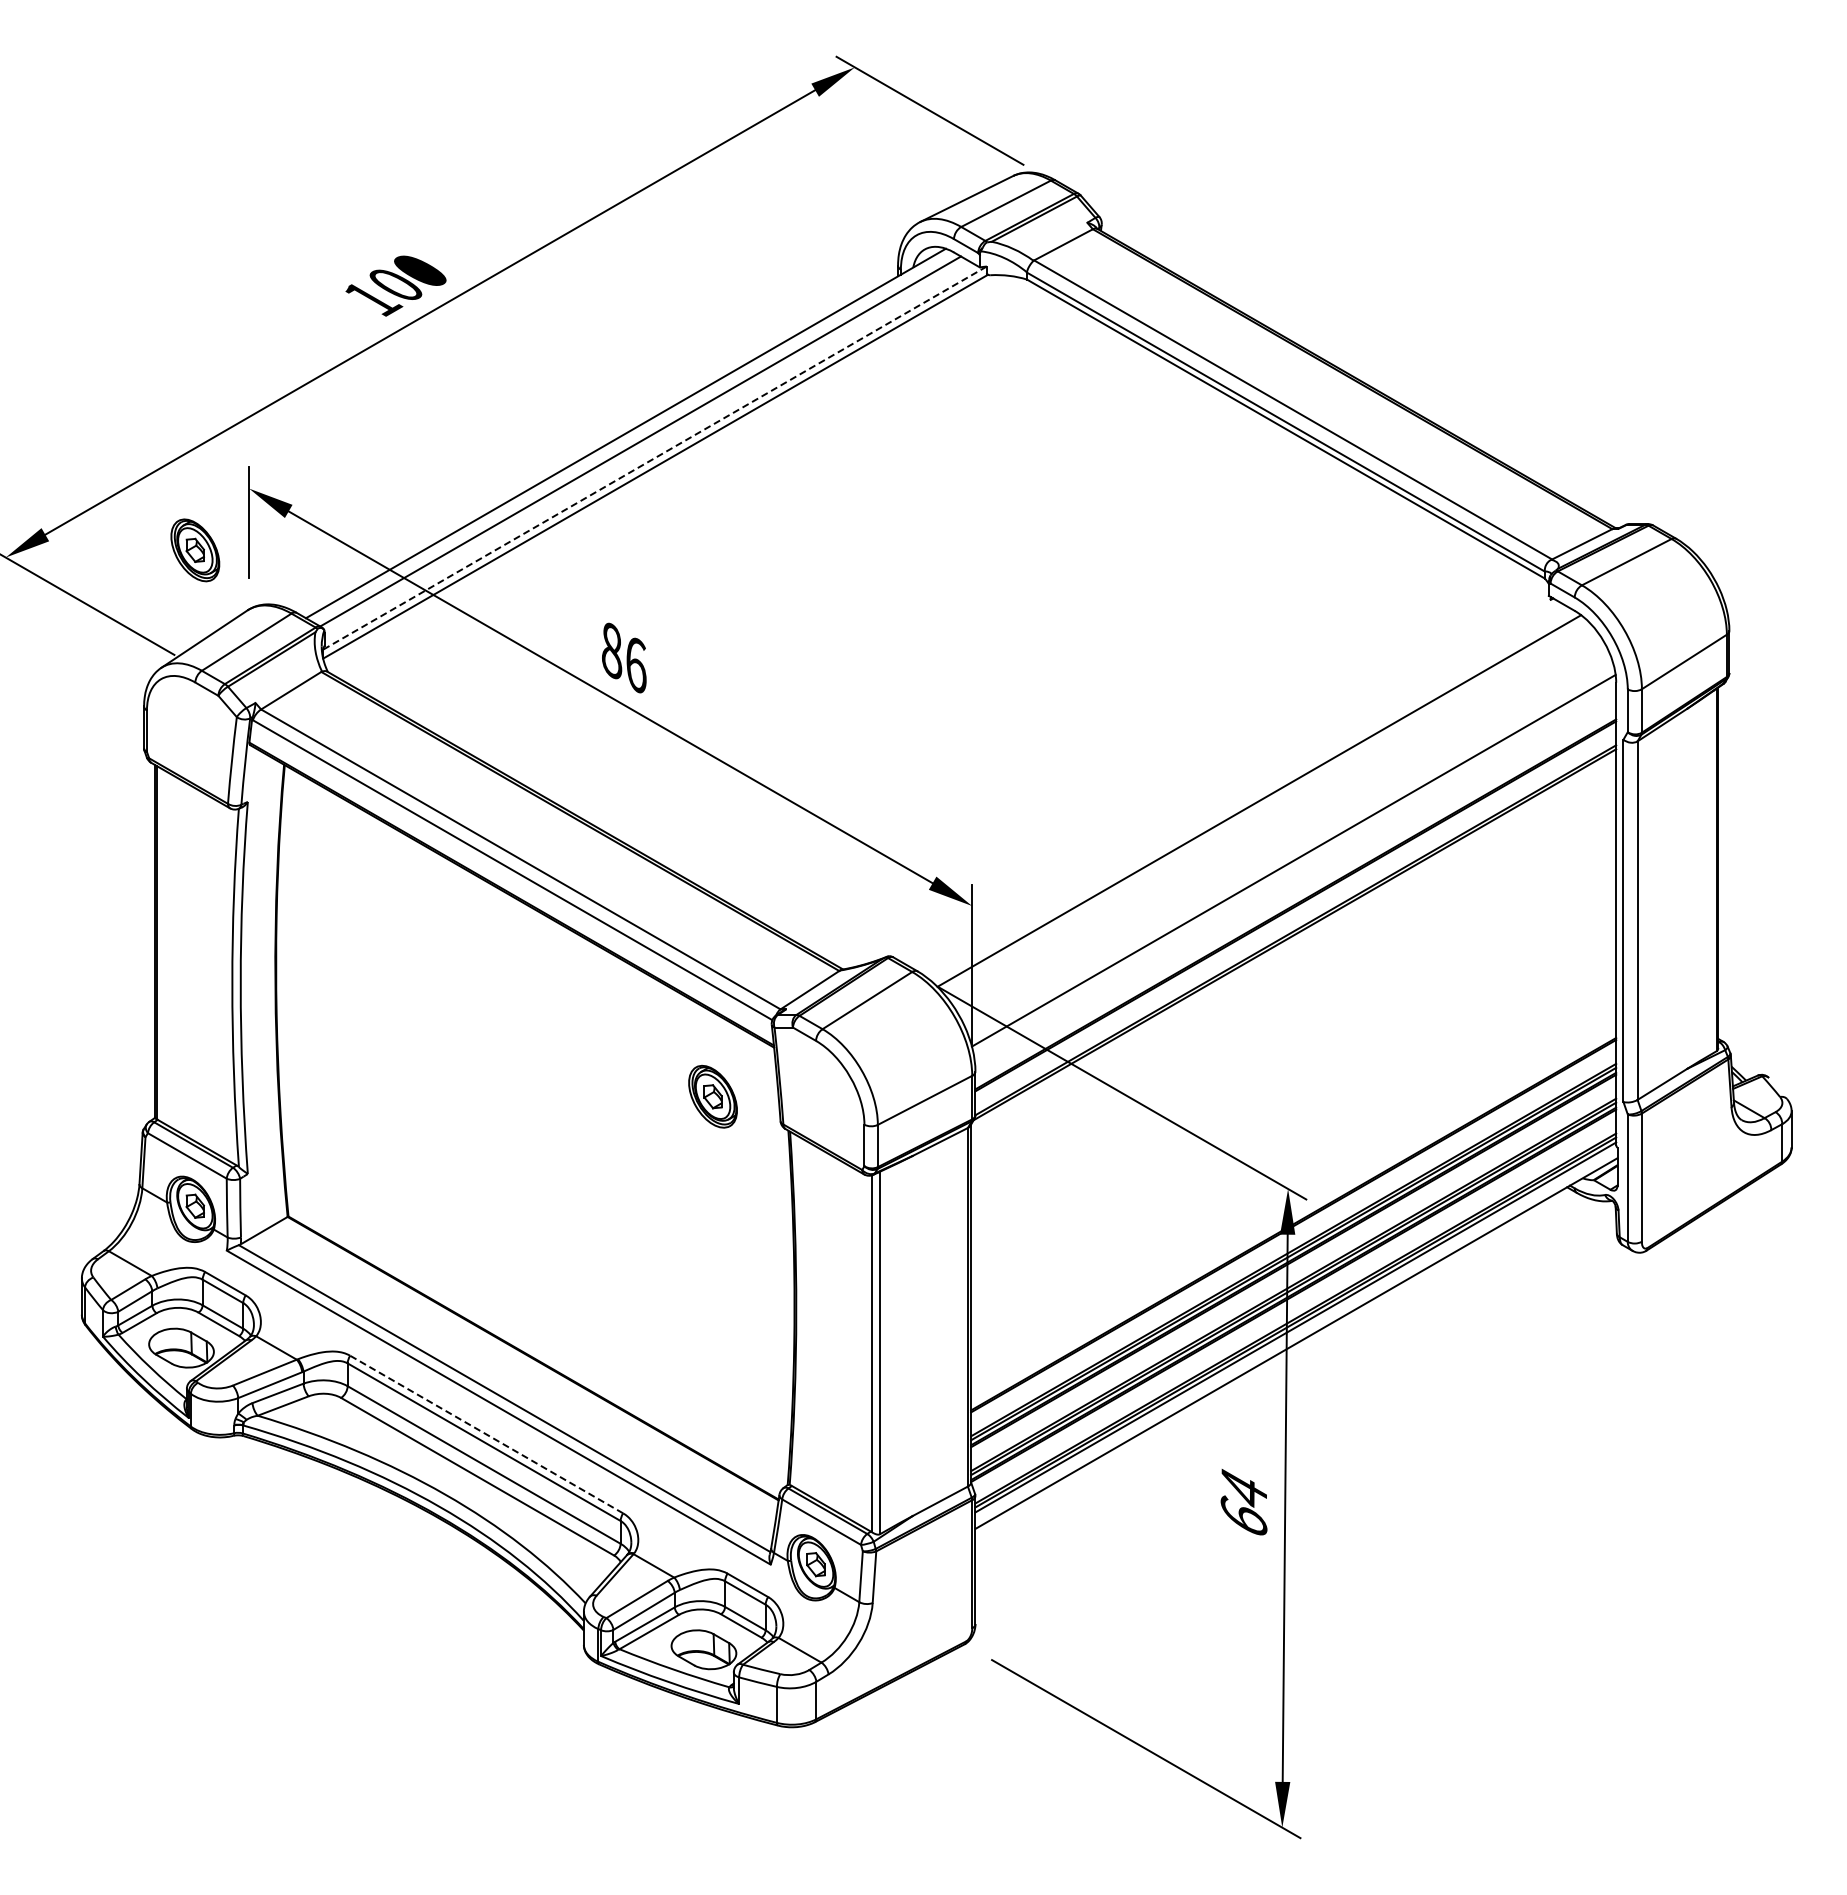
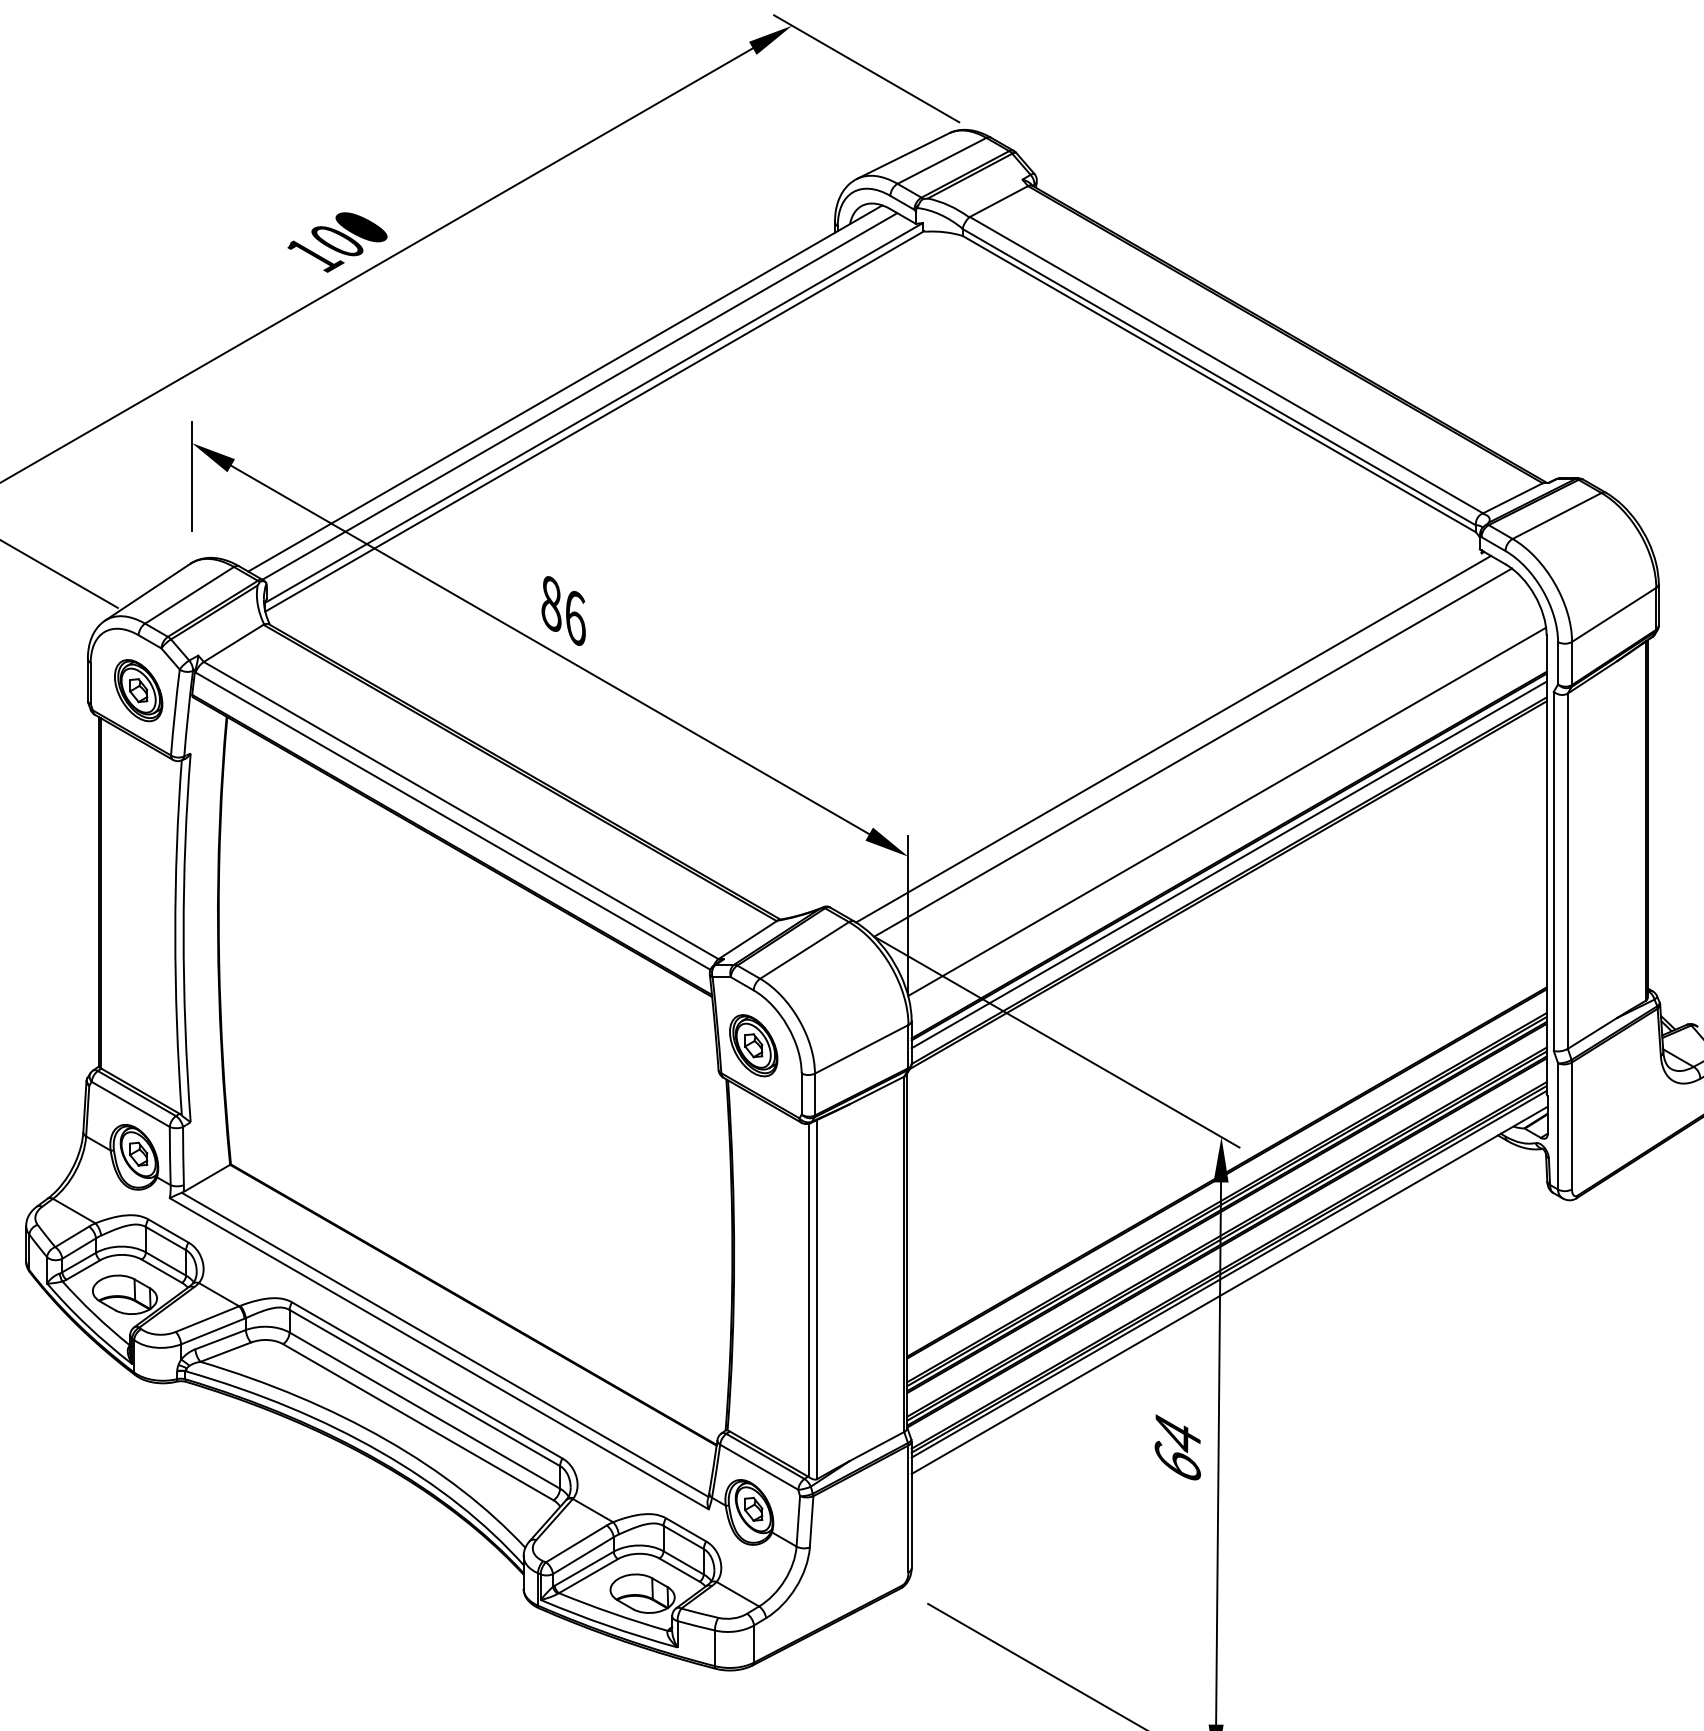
line: (654, 458) -> (593, 413), dashed -> solid
part: (195, 550) -> (138, 690), moved
line: (1239, 787) -> (1173, 739), added
line: (1295, 914) -> (1228, 865), added
part: (712, 1096) -> (753, 1045), moved
line: (486, 1434) -> (427, 1380), dashed -> solid

